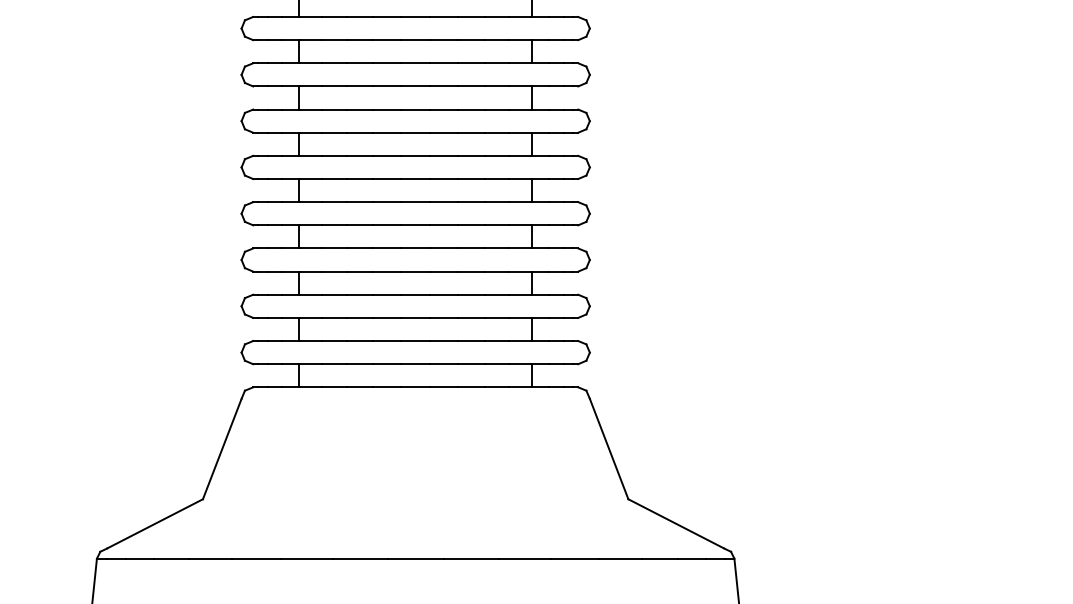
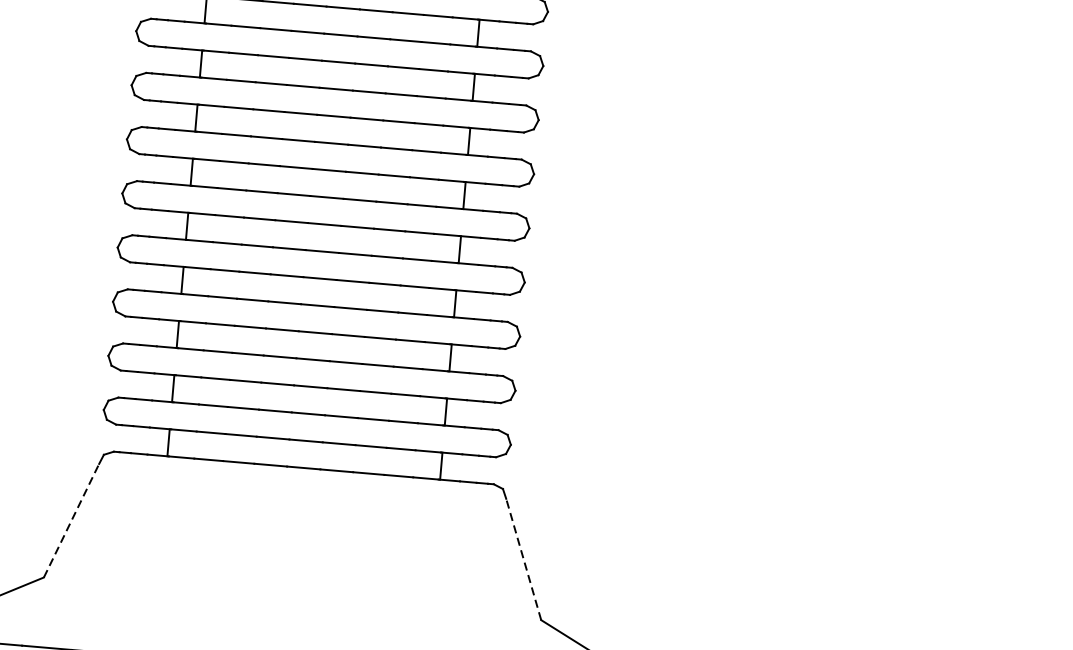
line: (222, 449) -> (71, 521), solid -> dashed
line: (609, 449) -> (524, 560), solid -> dashed

